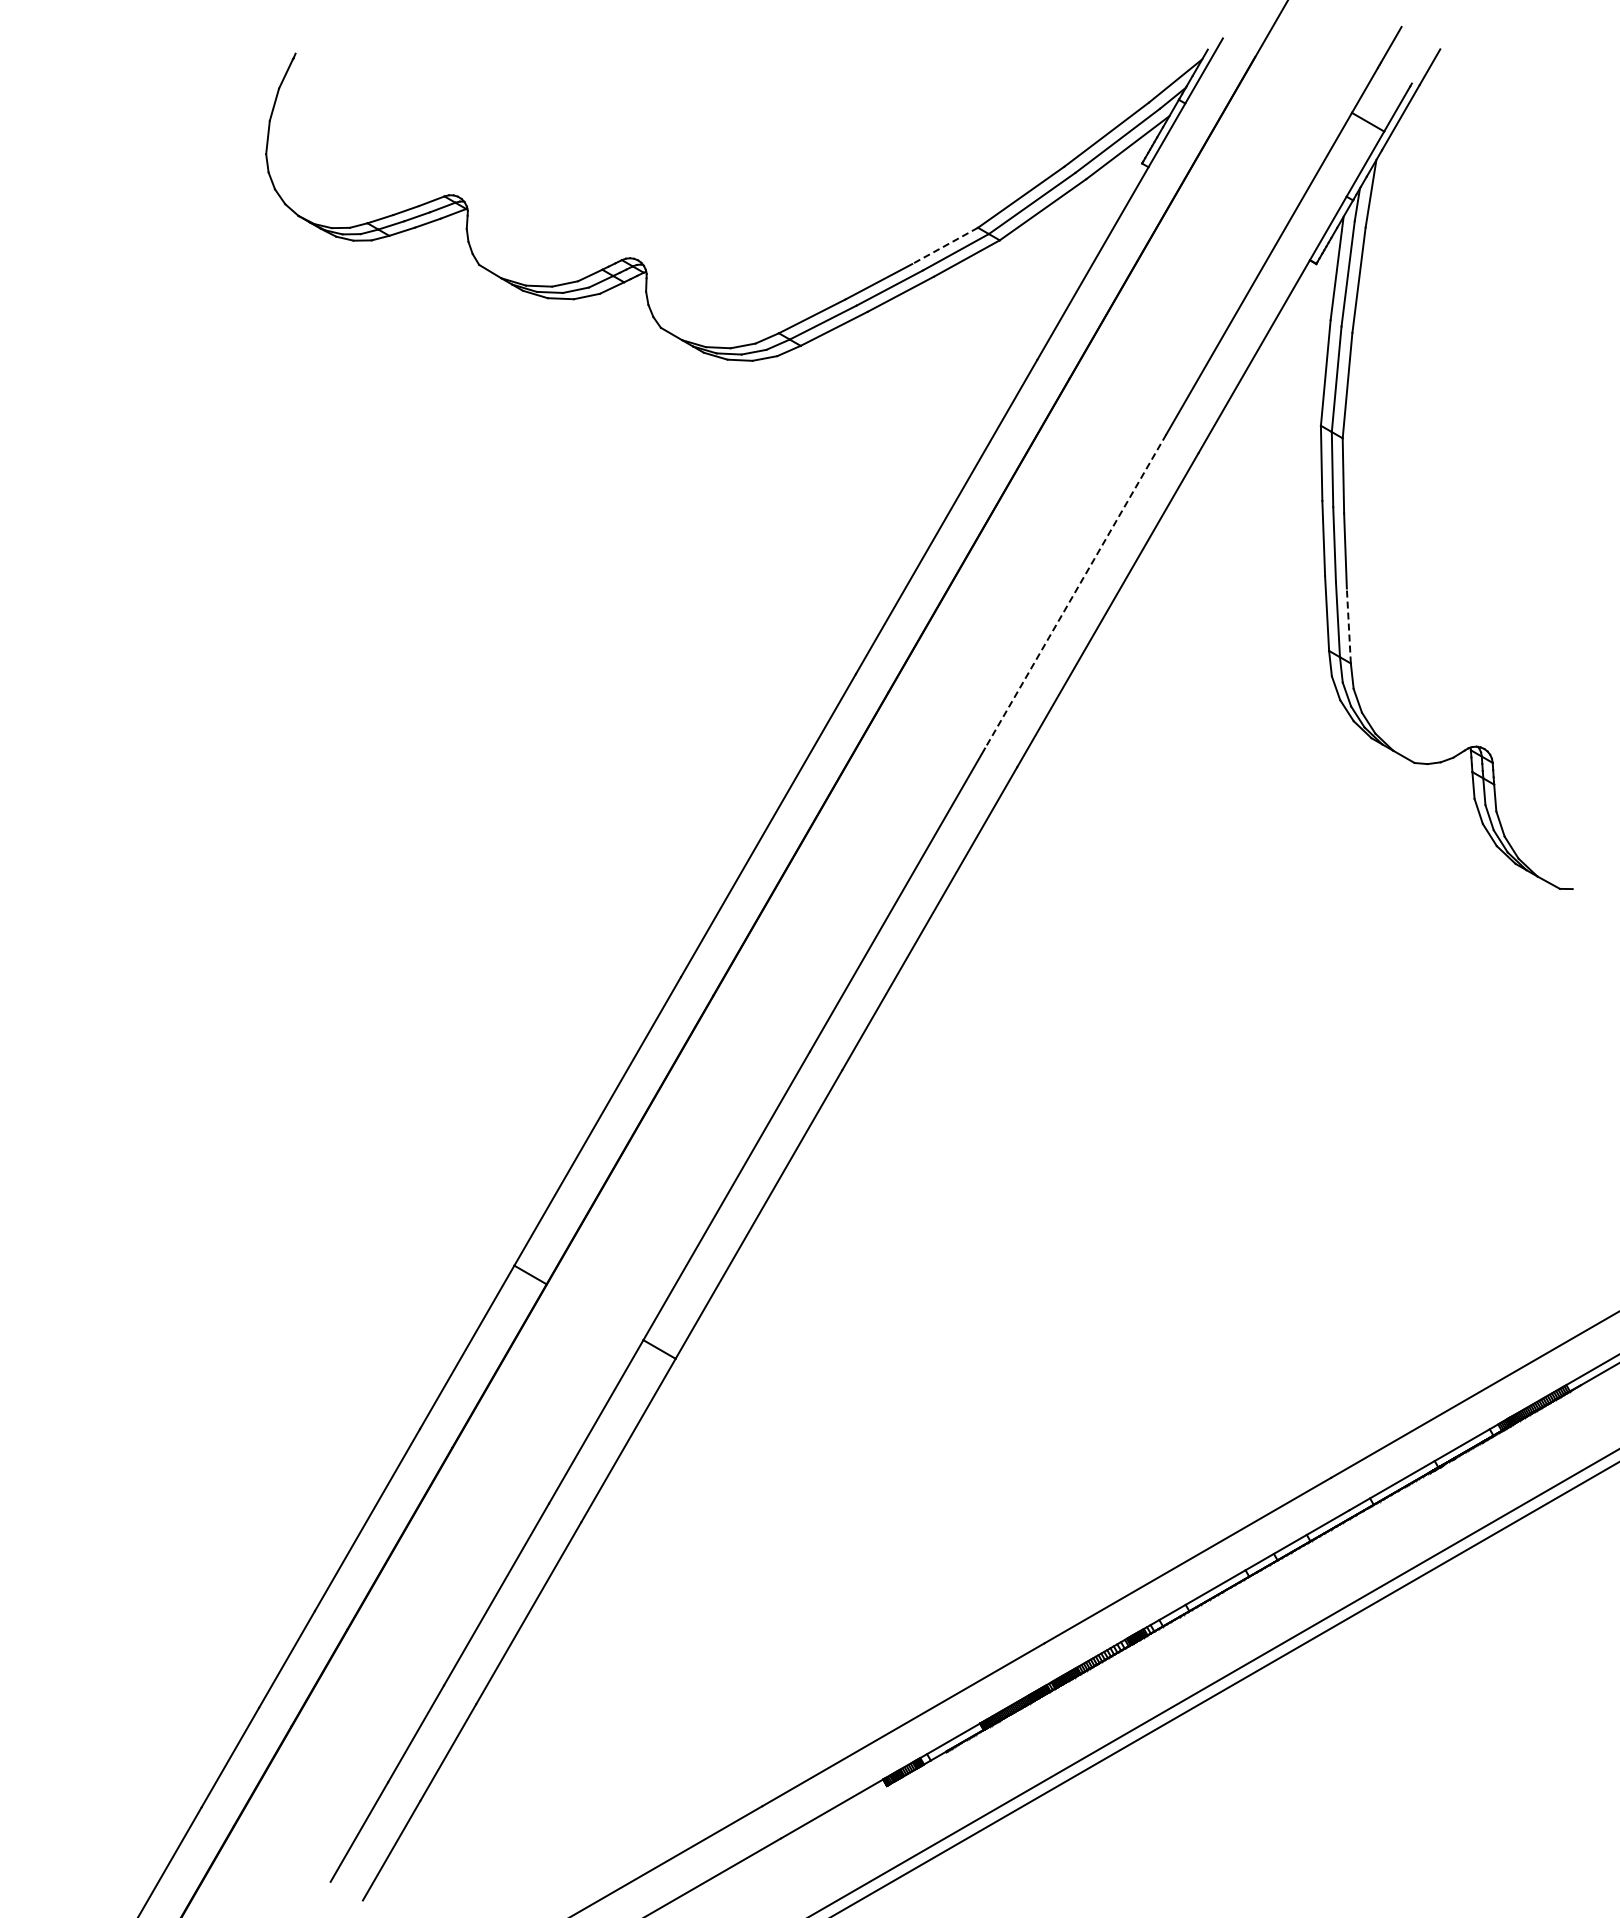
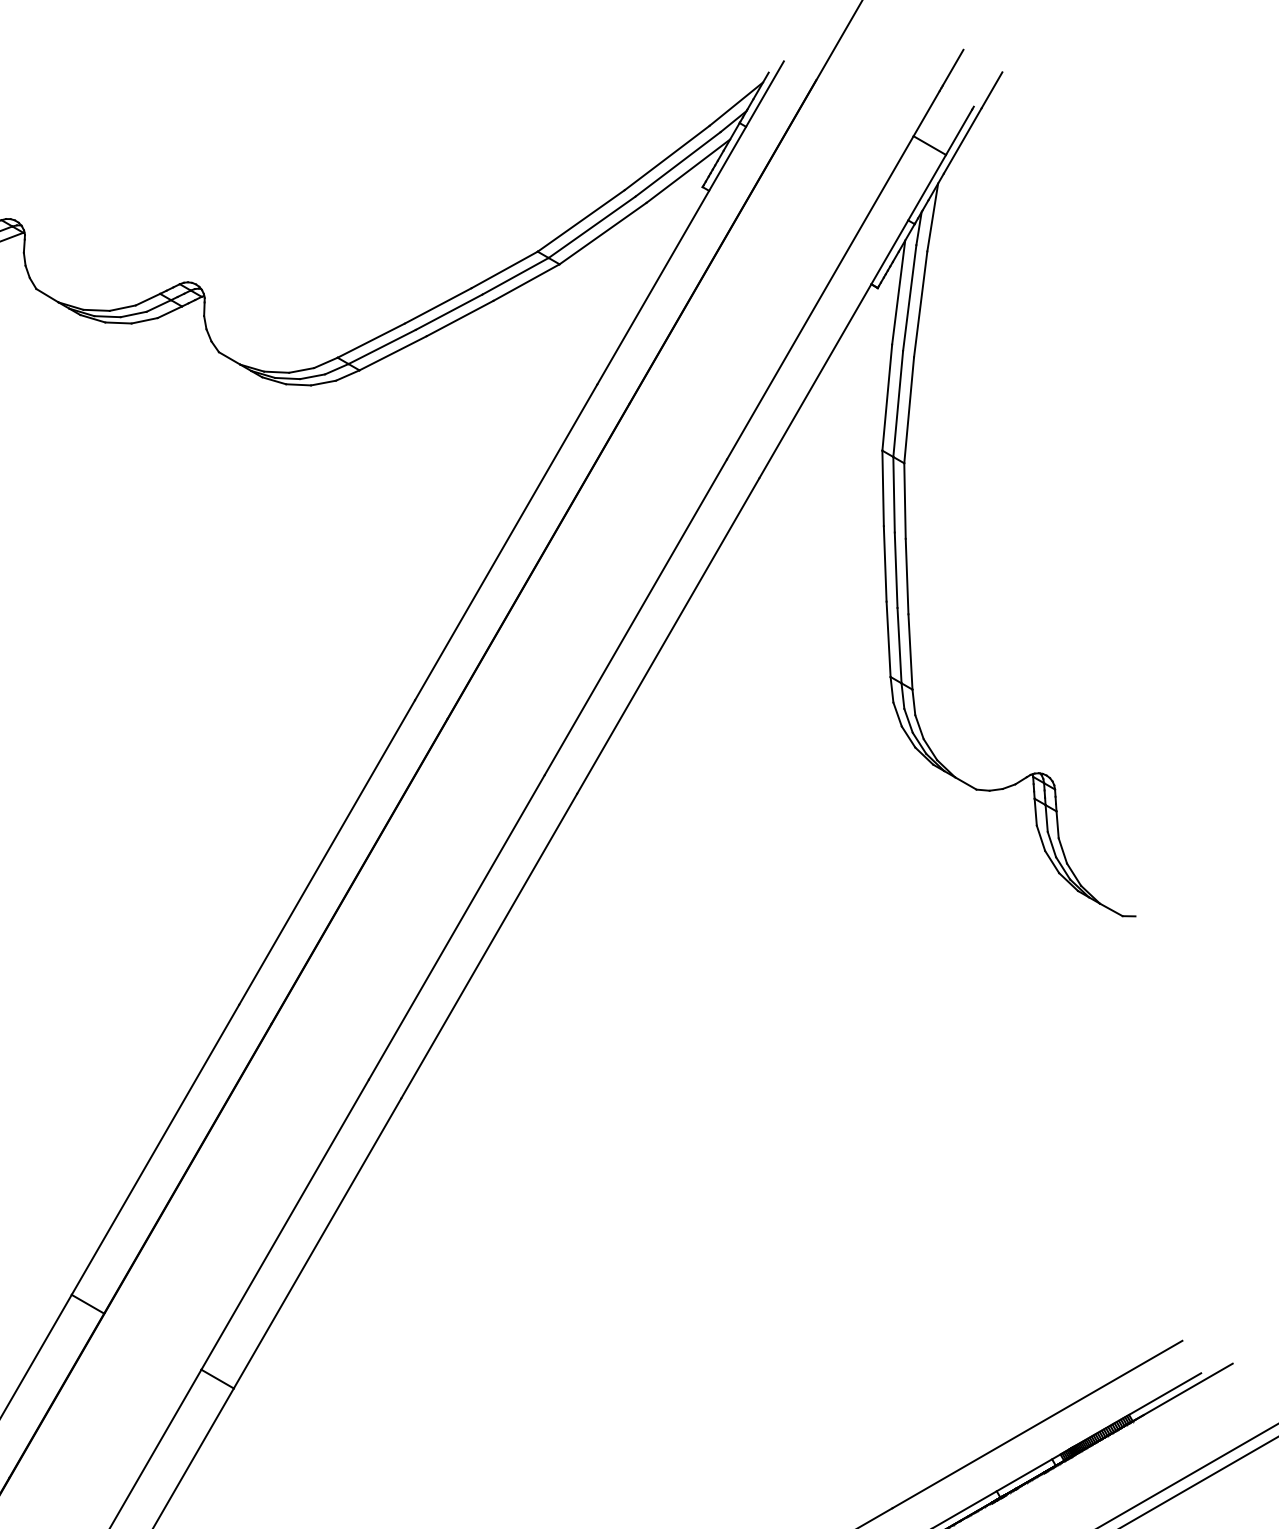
line: (945, 245) -> (505, 269), dashed -> solid
line: (1075, 591) -> (635, 617), dashed -> solid
line: (1348, 626) -> (910, 652), dashed -> solid

